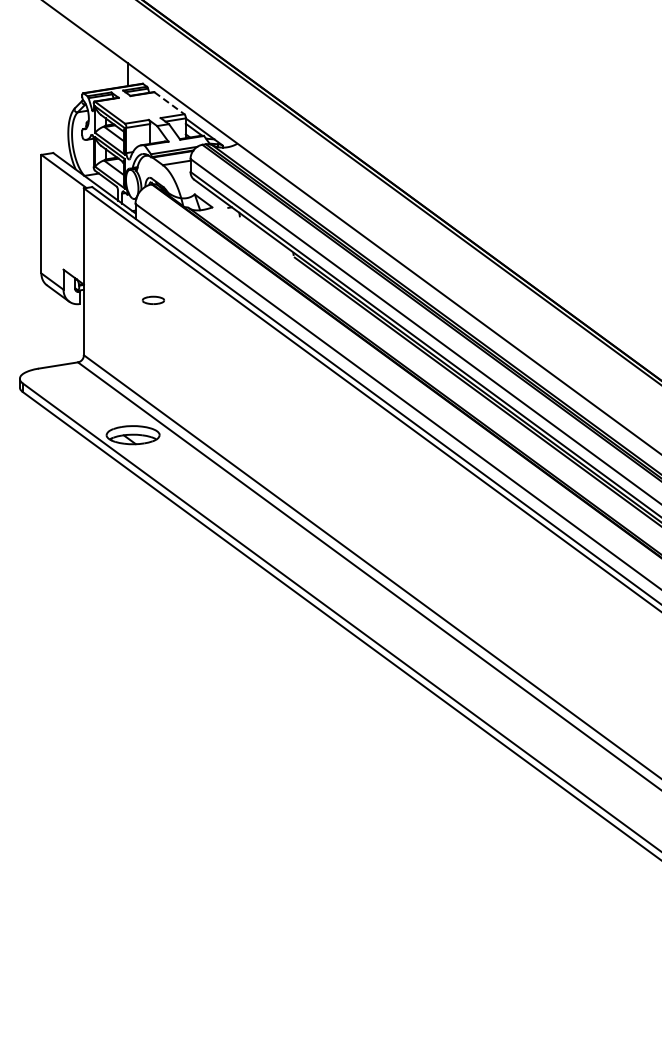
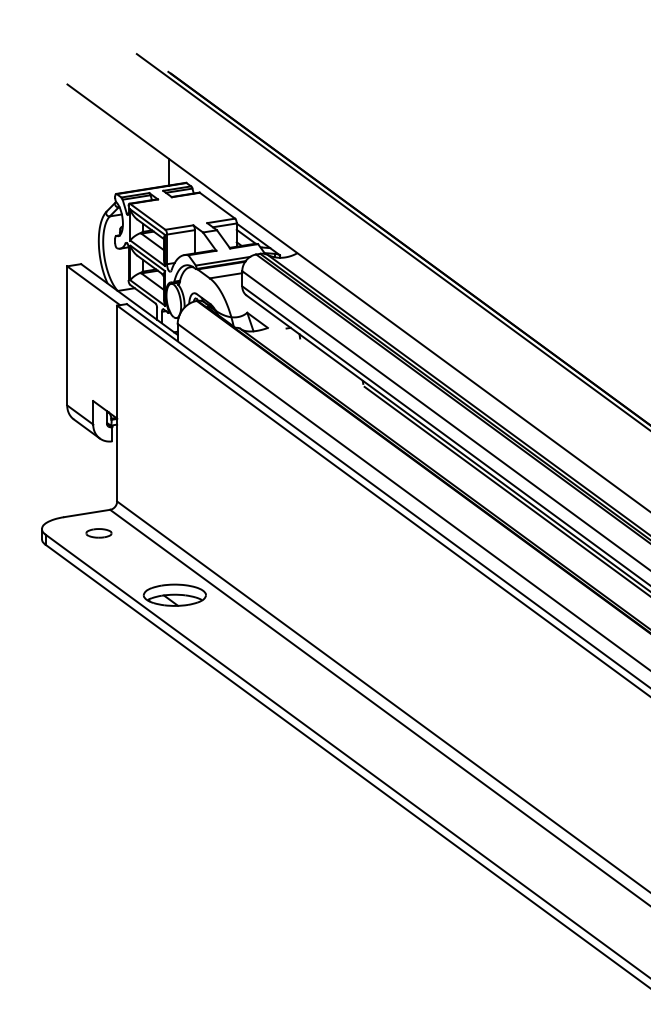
line: (169, 103) -> (217, 206), dashed -> solid
part: (152, 299) -> (97, 532), moved

